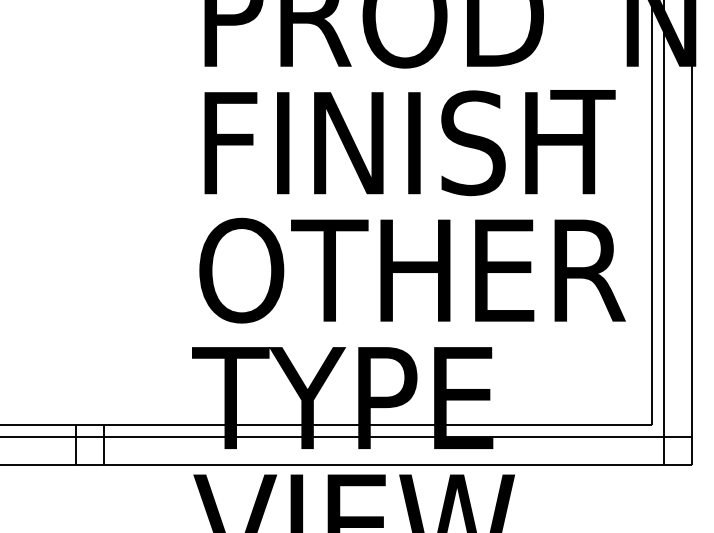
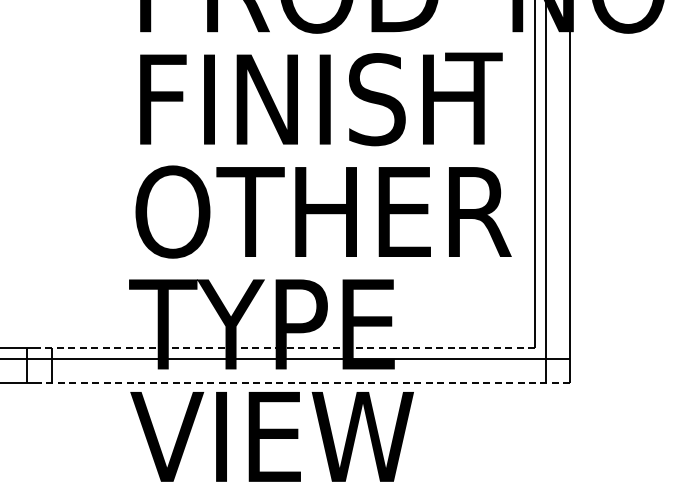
line: (371, 425) -> (287, 348), solid -> dashed
line: (390, 465) -> (304, 383), solid -> dashed

